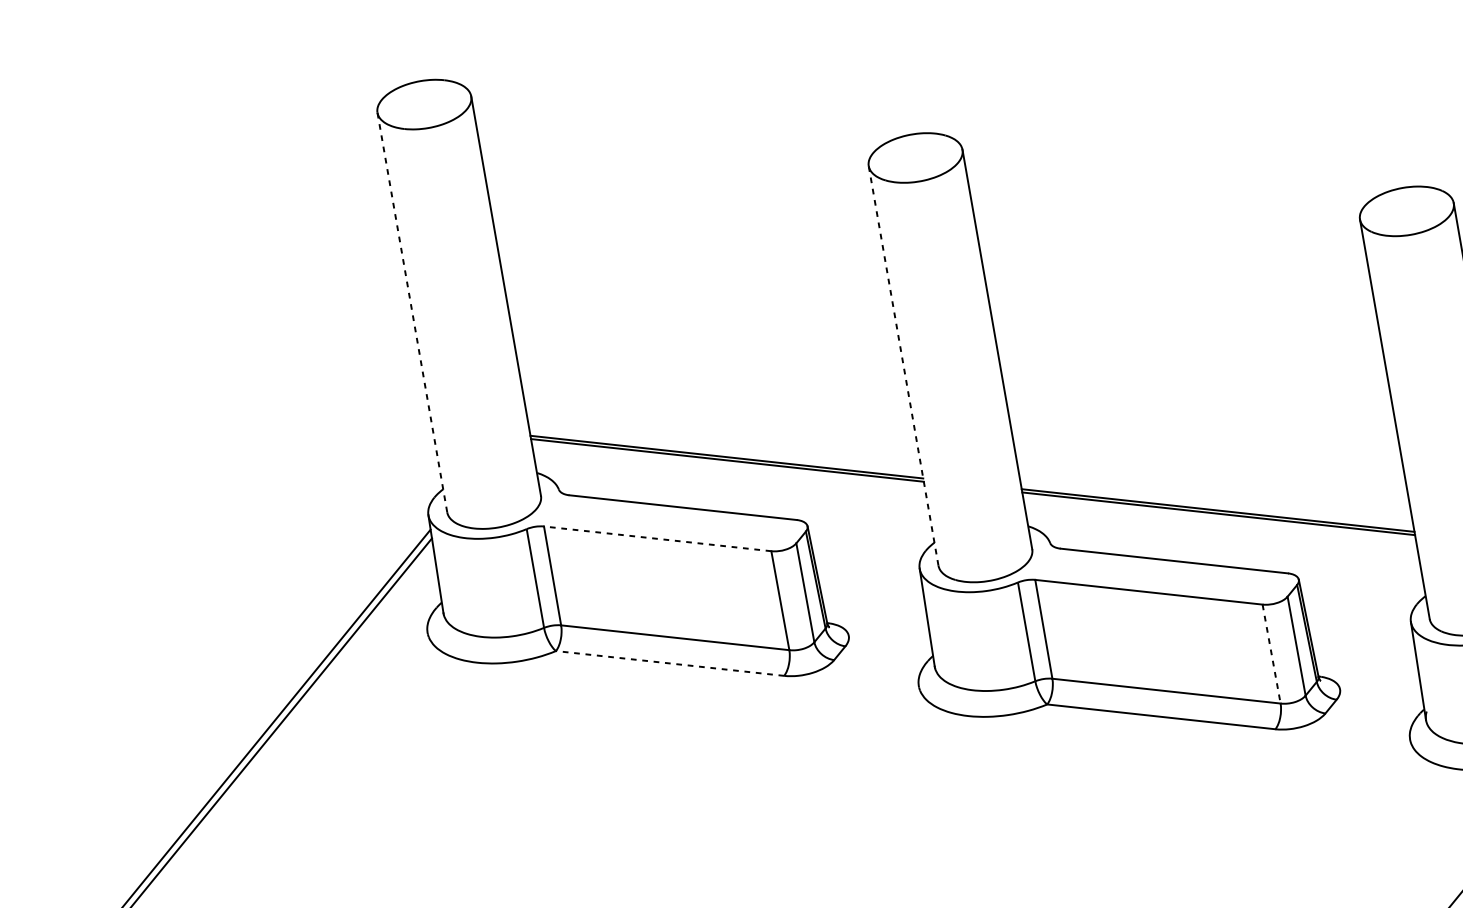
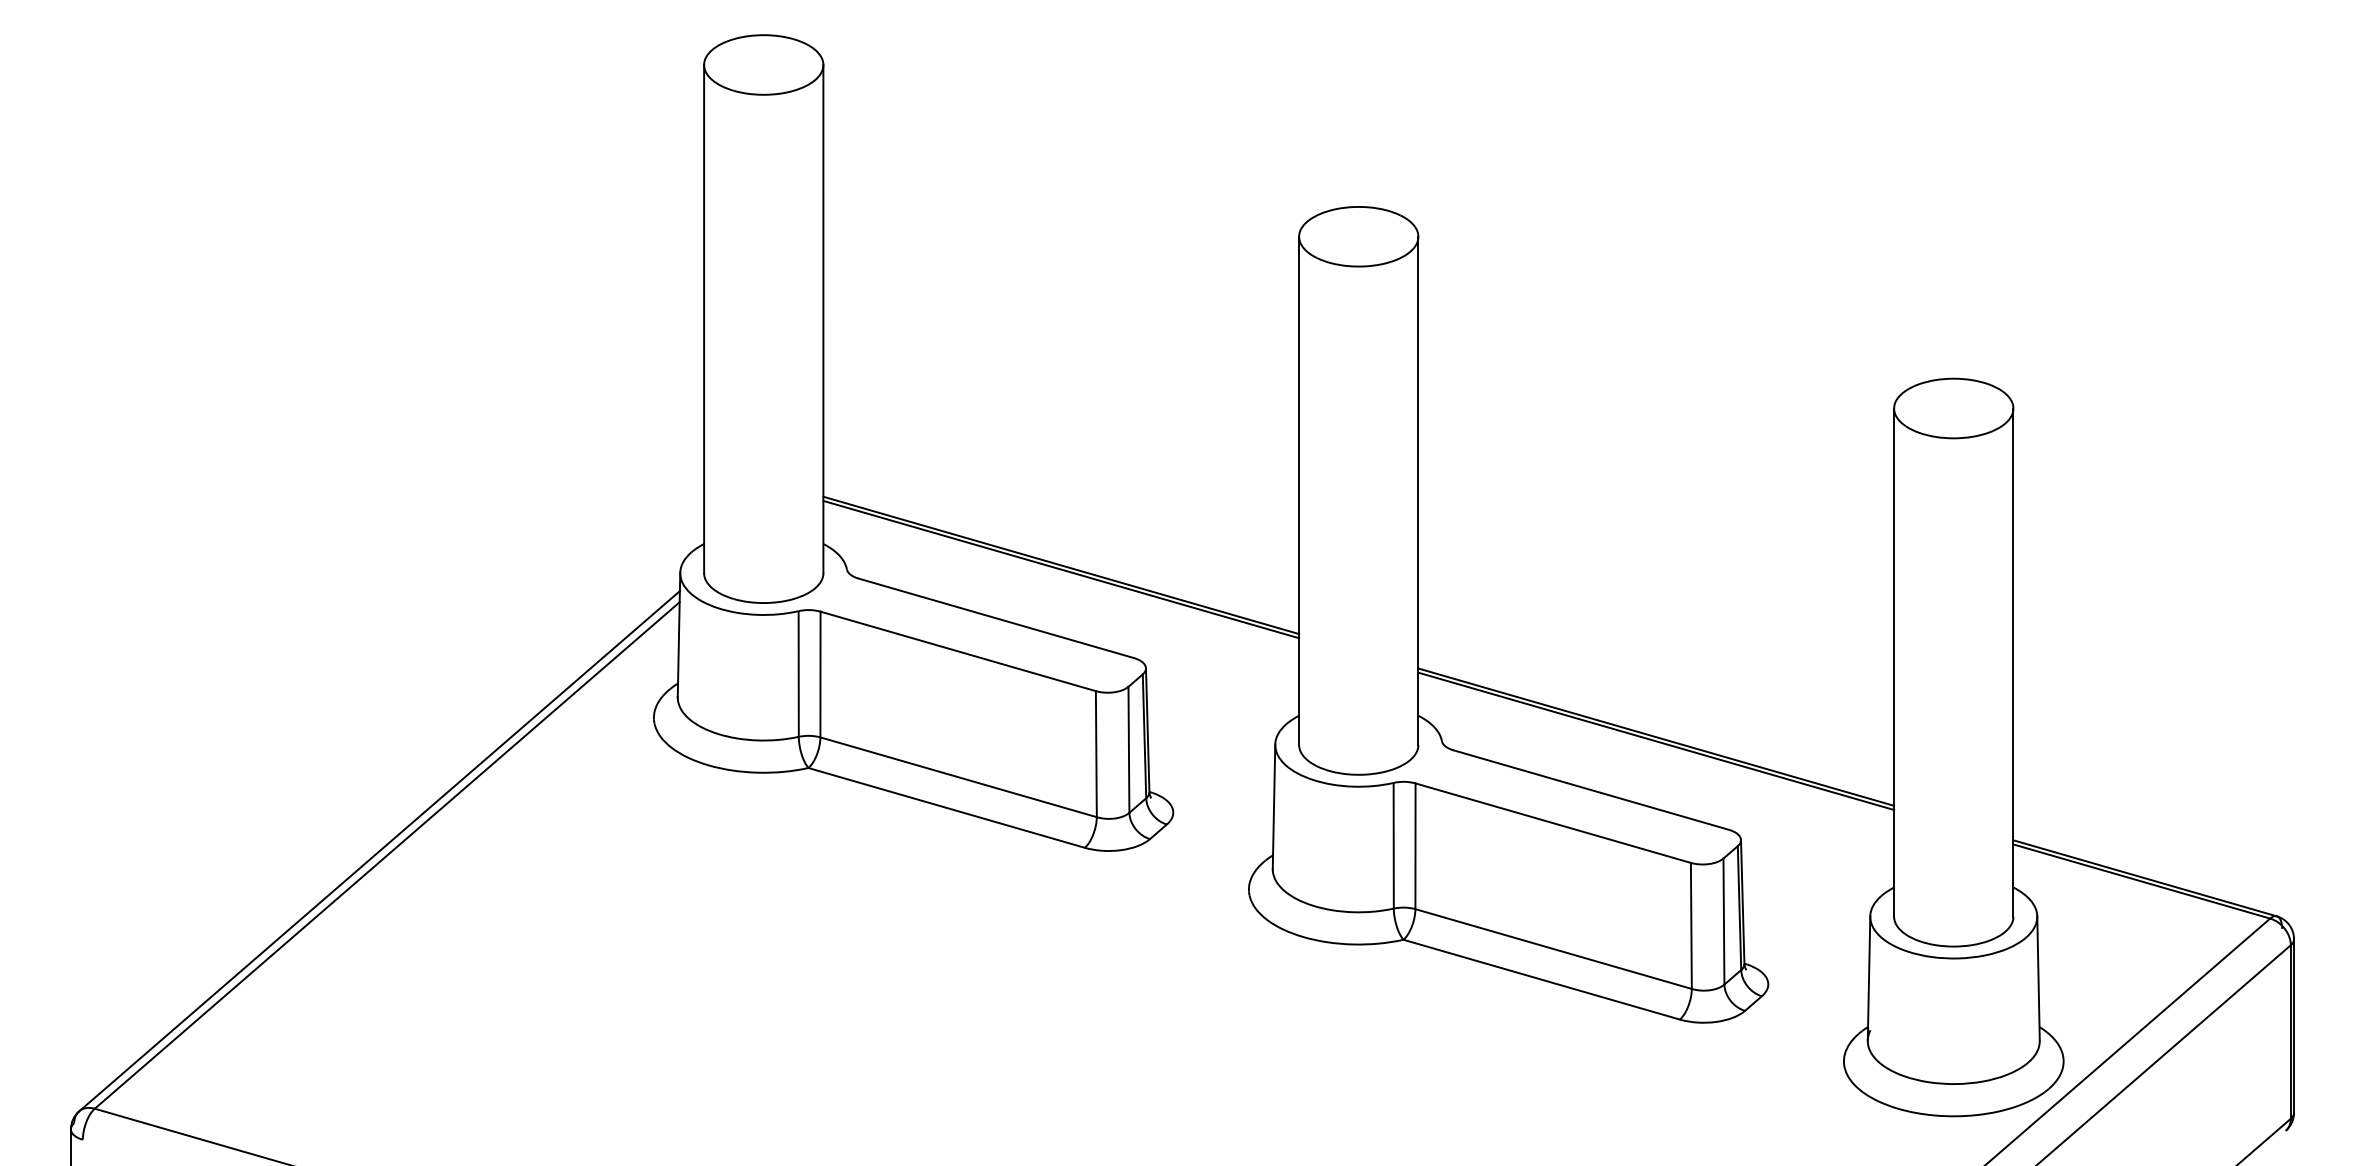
line: (412, 312) -> (704, 318), dashed -> solid
line: (903, 365) -> (1299, 490), dashed -> solid
line: (657, 539) -> (957, 651), dashed -> solid
line: (1271, 654) -> (1691, 926), dashed -> solid
line: (669, 663) -> (946, 807), dashed -> solid

